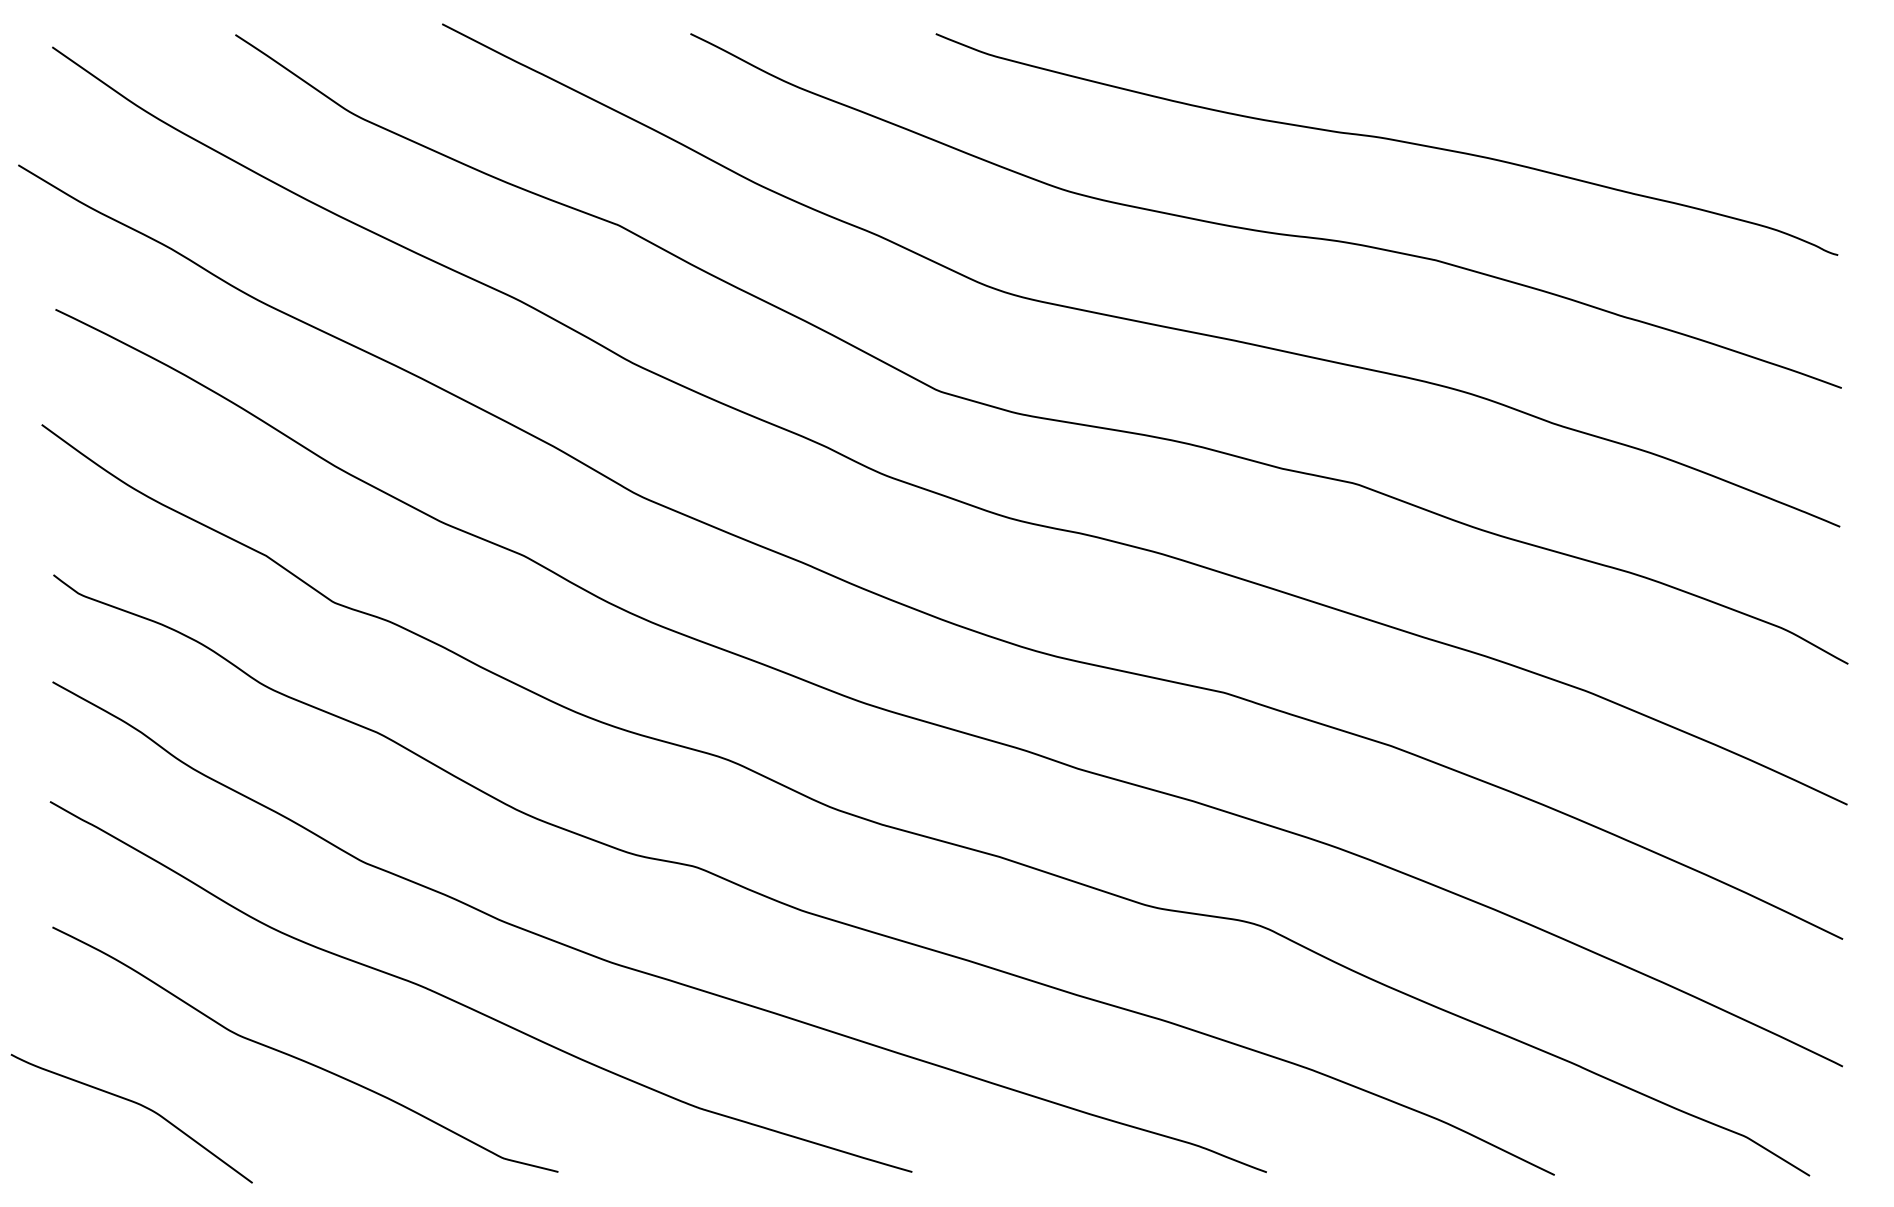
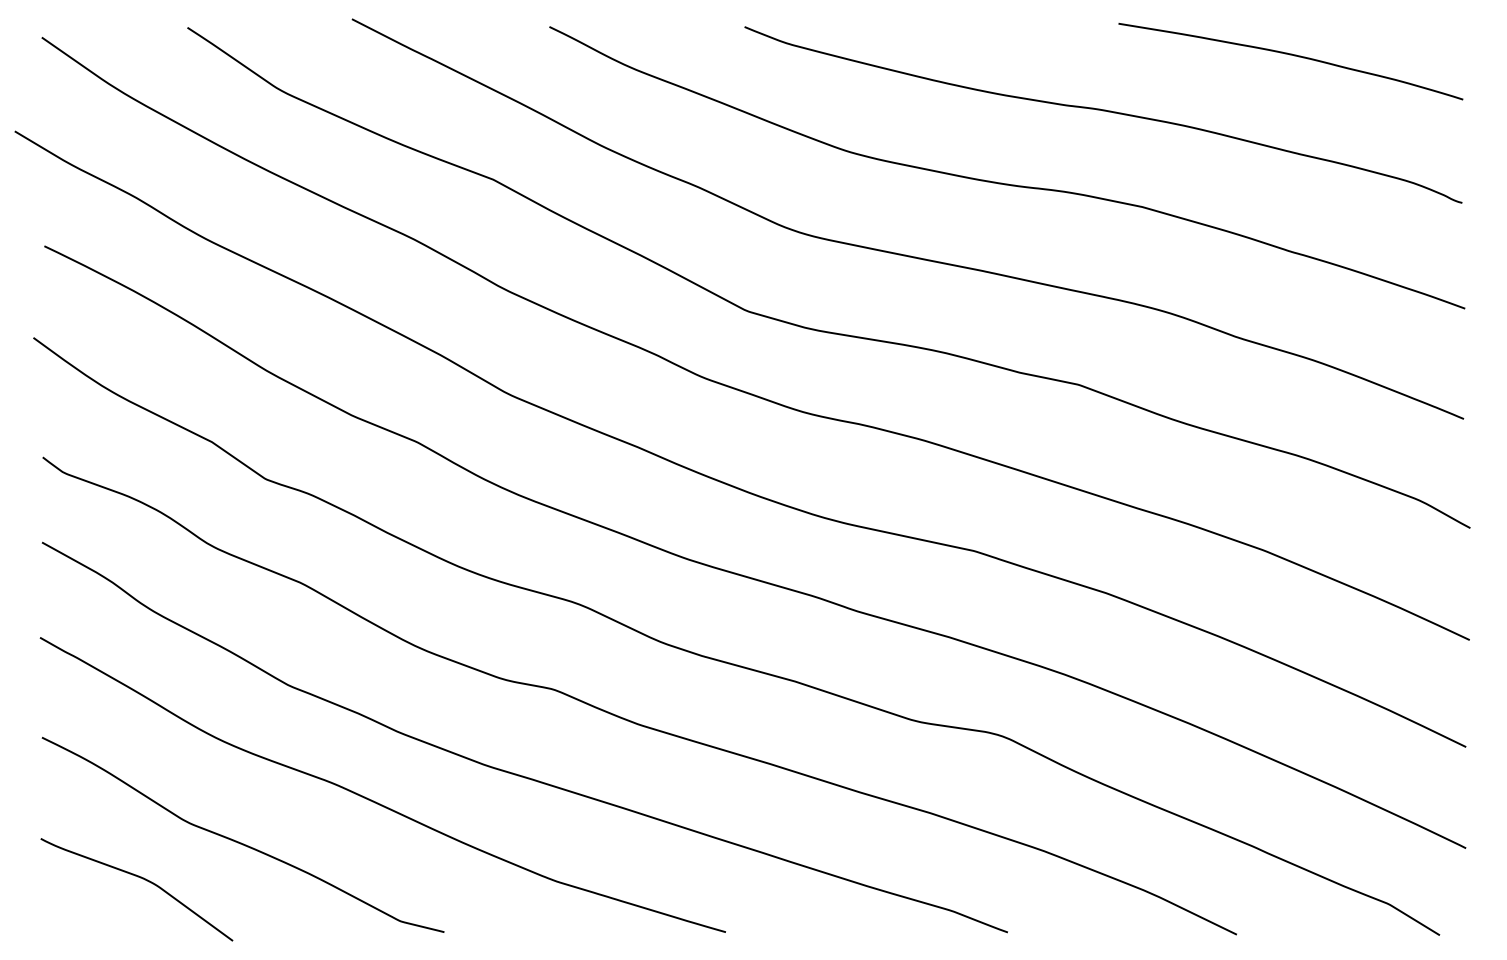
curve: (1625, 70) -> (1293, 56), added
curve: (137, 1104) -> (141, 878), moved

